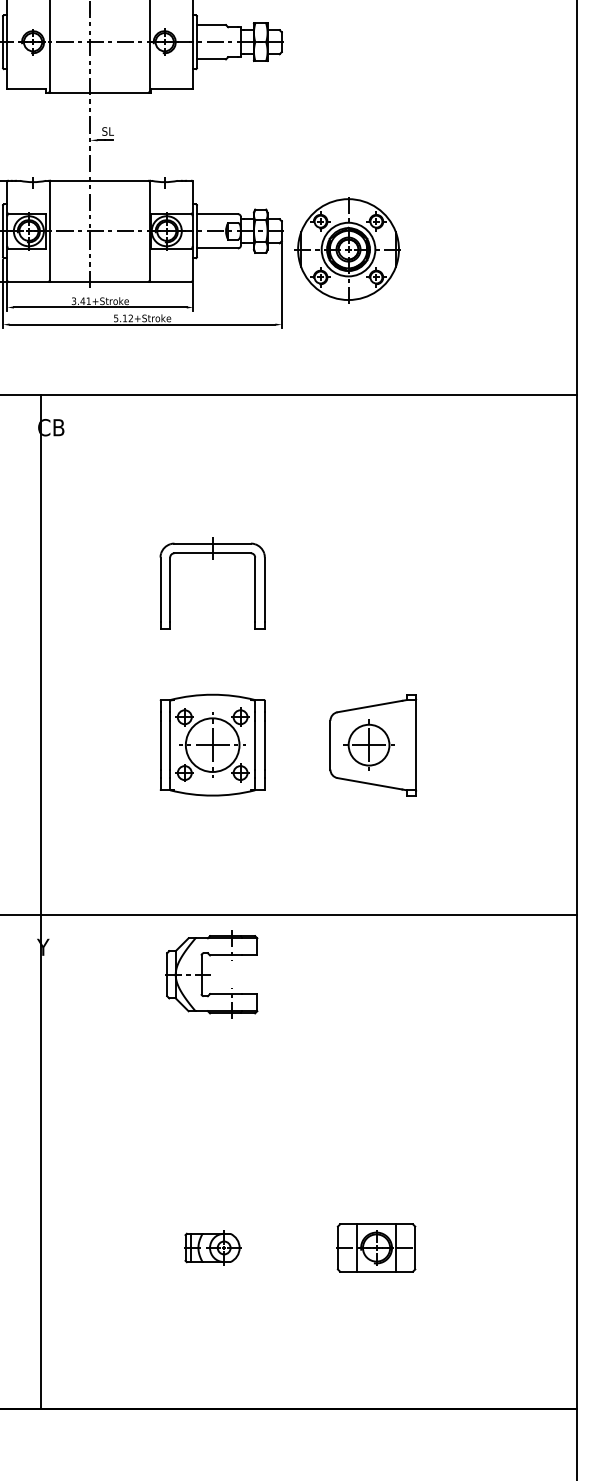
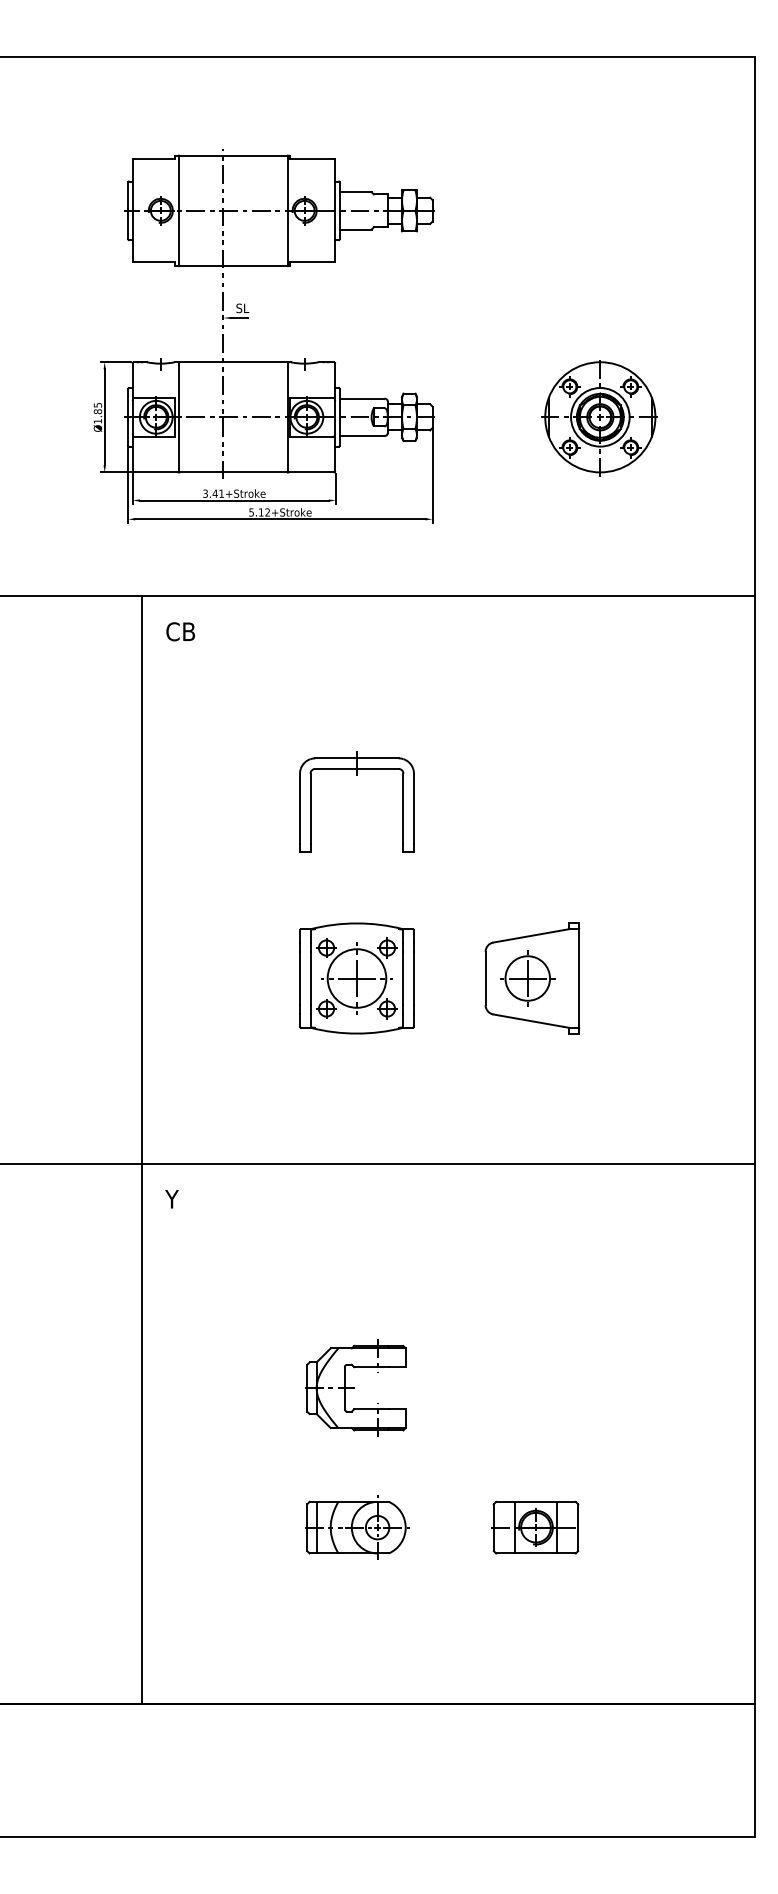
part: (347, 250) -> (599, 418), moved
line: (40, 901) -> (142, 1149), moved
part: (211, 974) -> (355, 1387), moved
part: (213, 1247) -> (357, 1527), size x1.67

